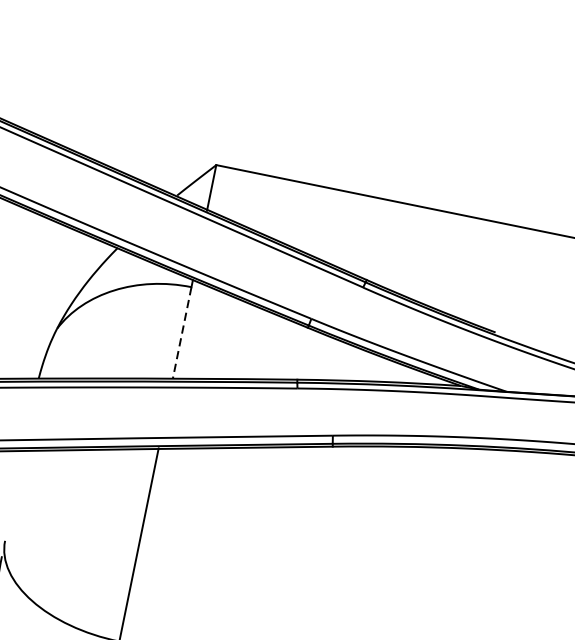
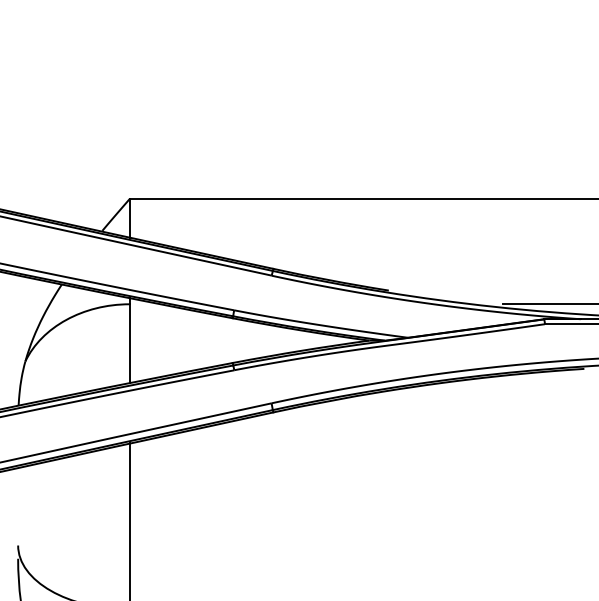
line: (182, 332) -> (129, 343), dashed -> solid

